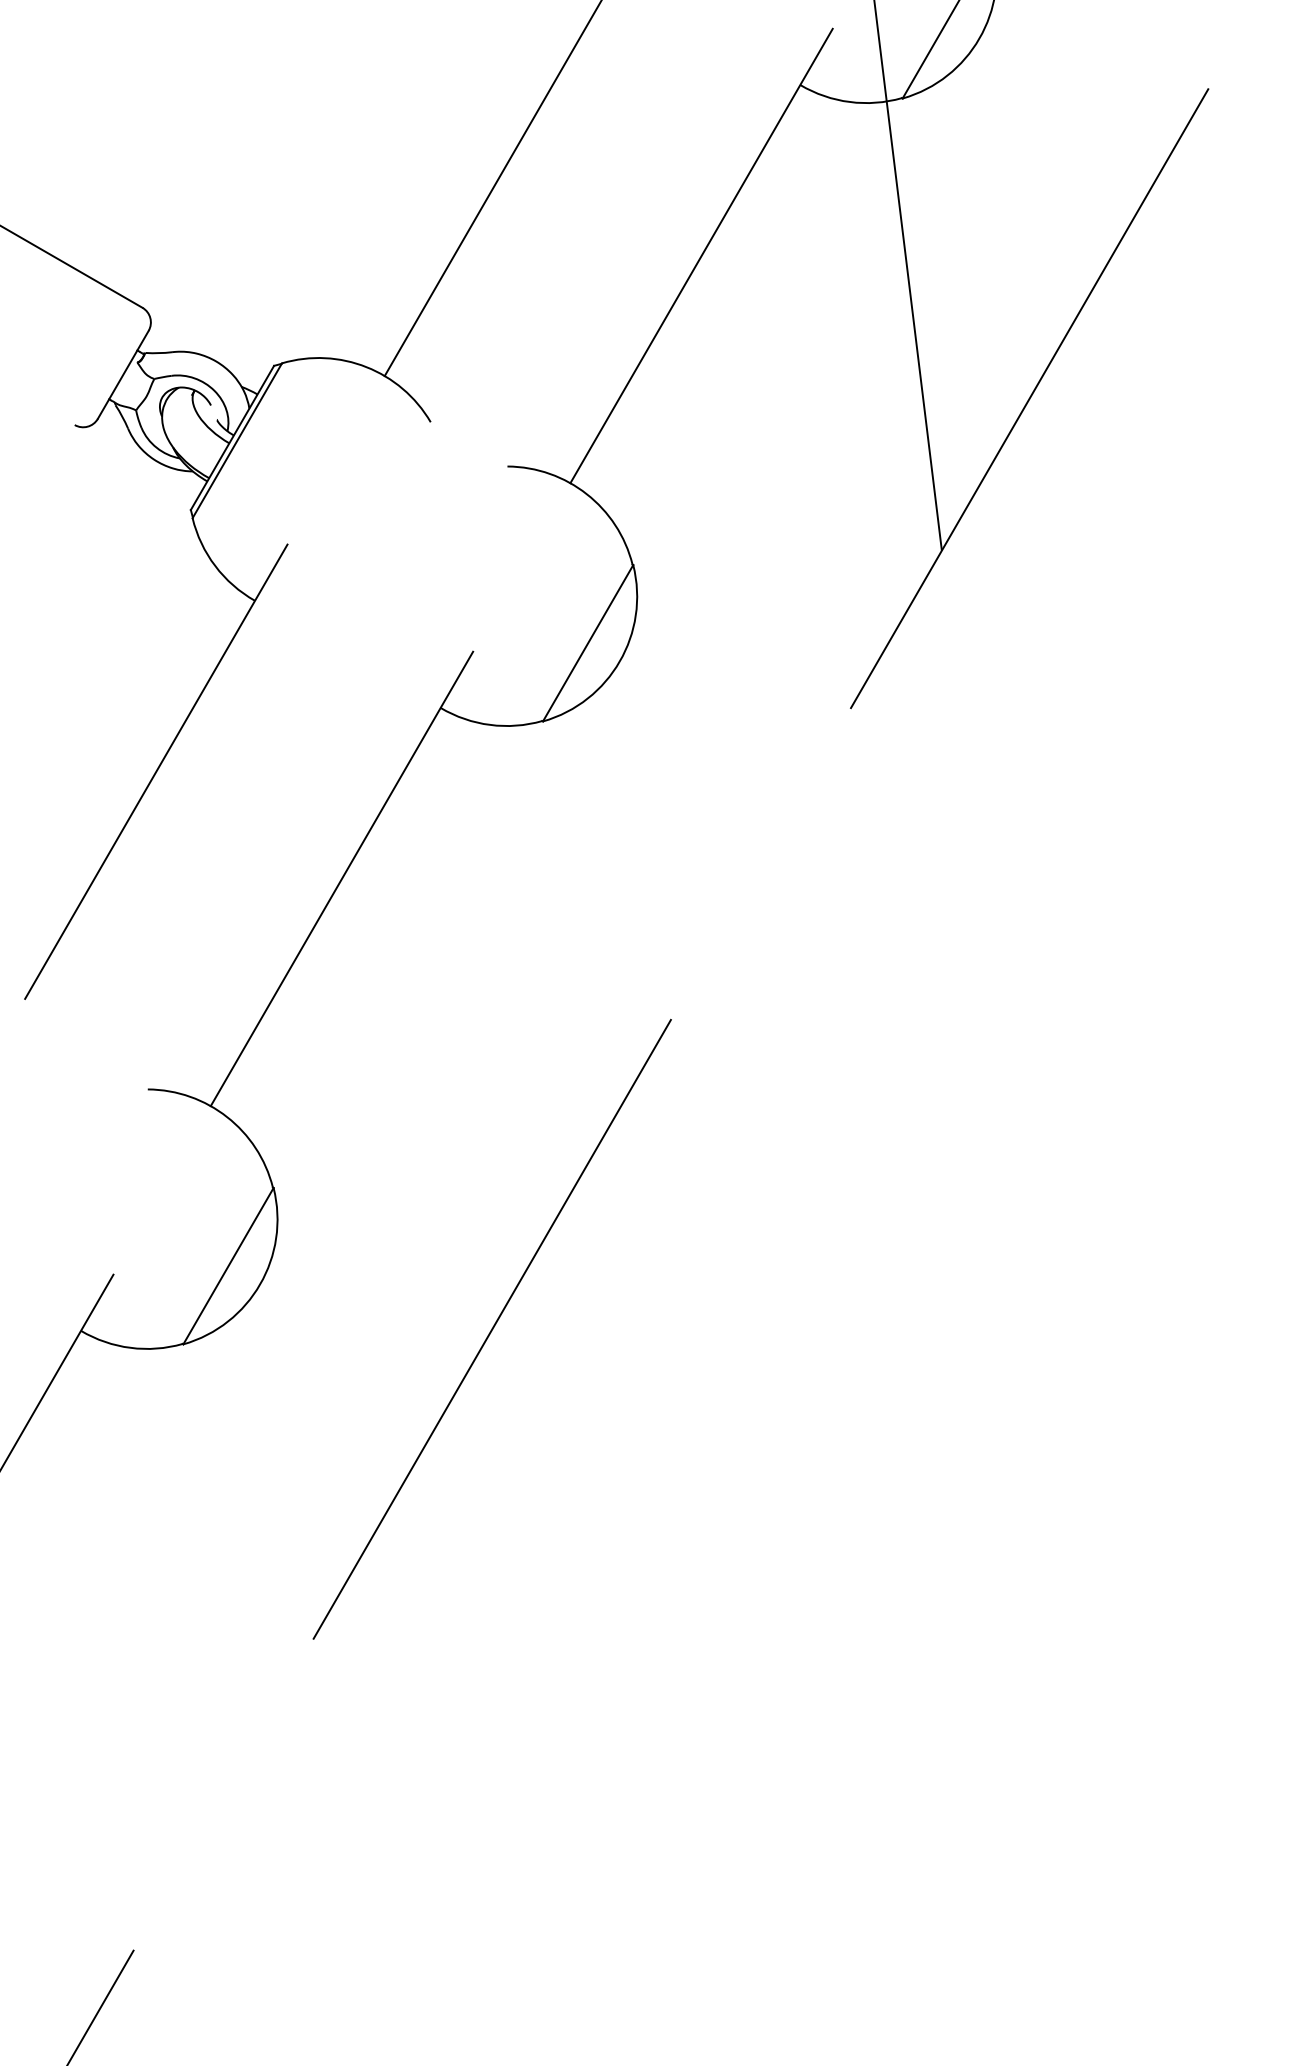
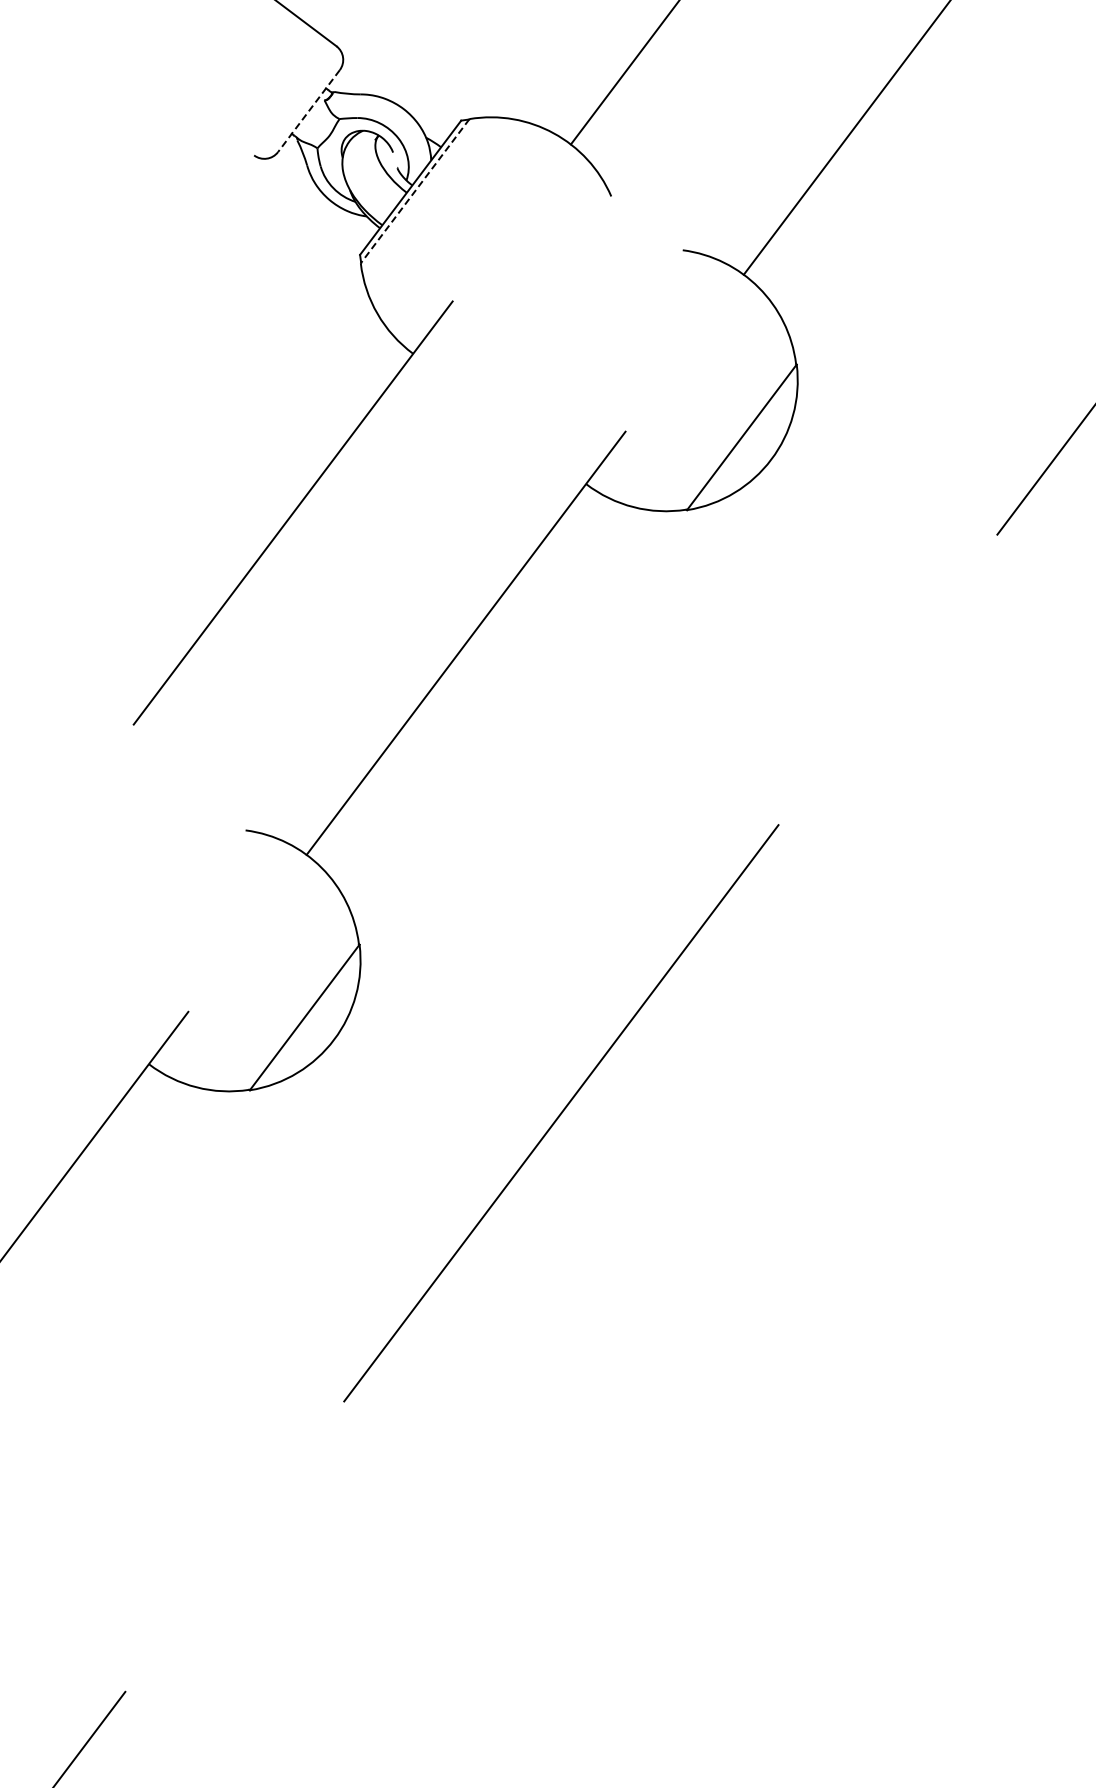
line: (123, 374) -> (309, 110), solid -> dashed
line: (237, 441) -> (415, 191), solid -> dashed

